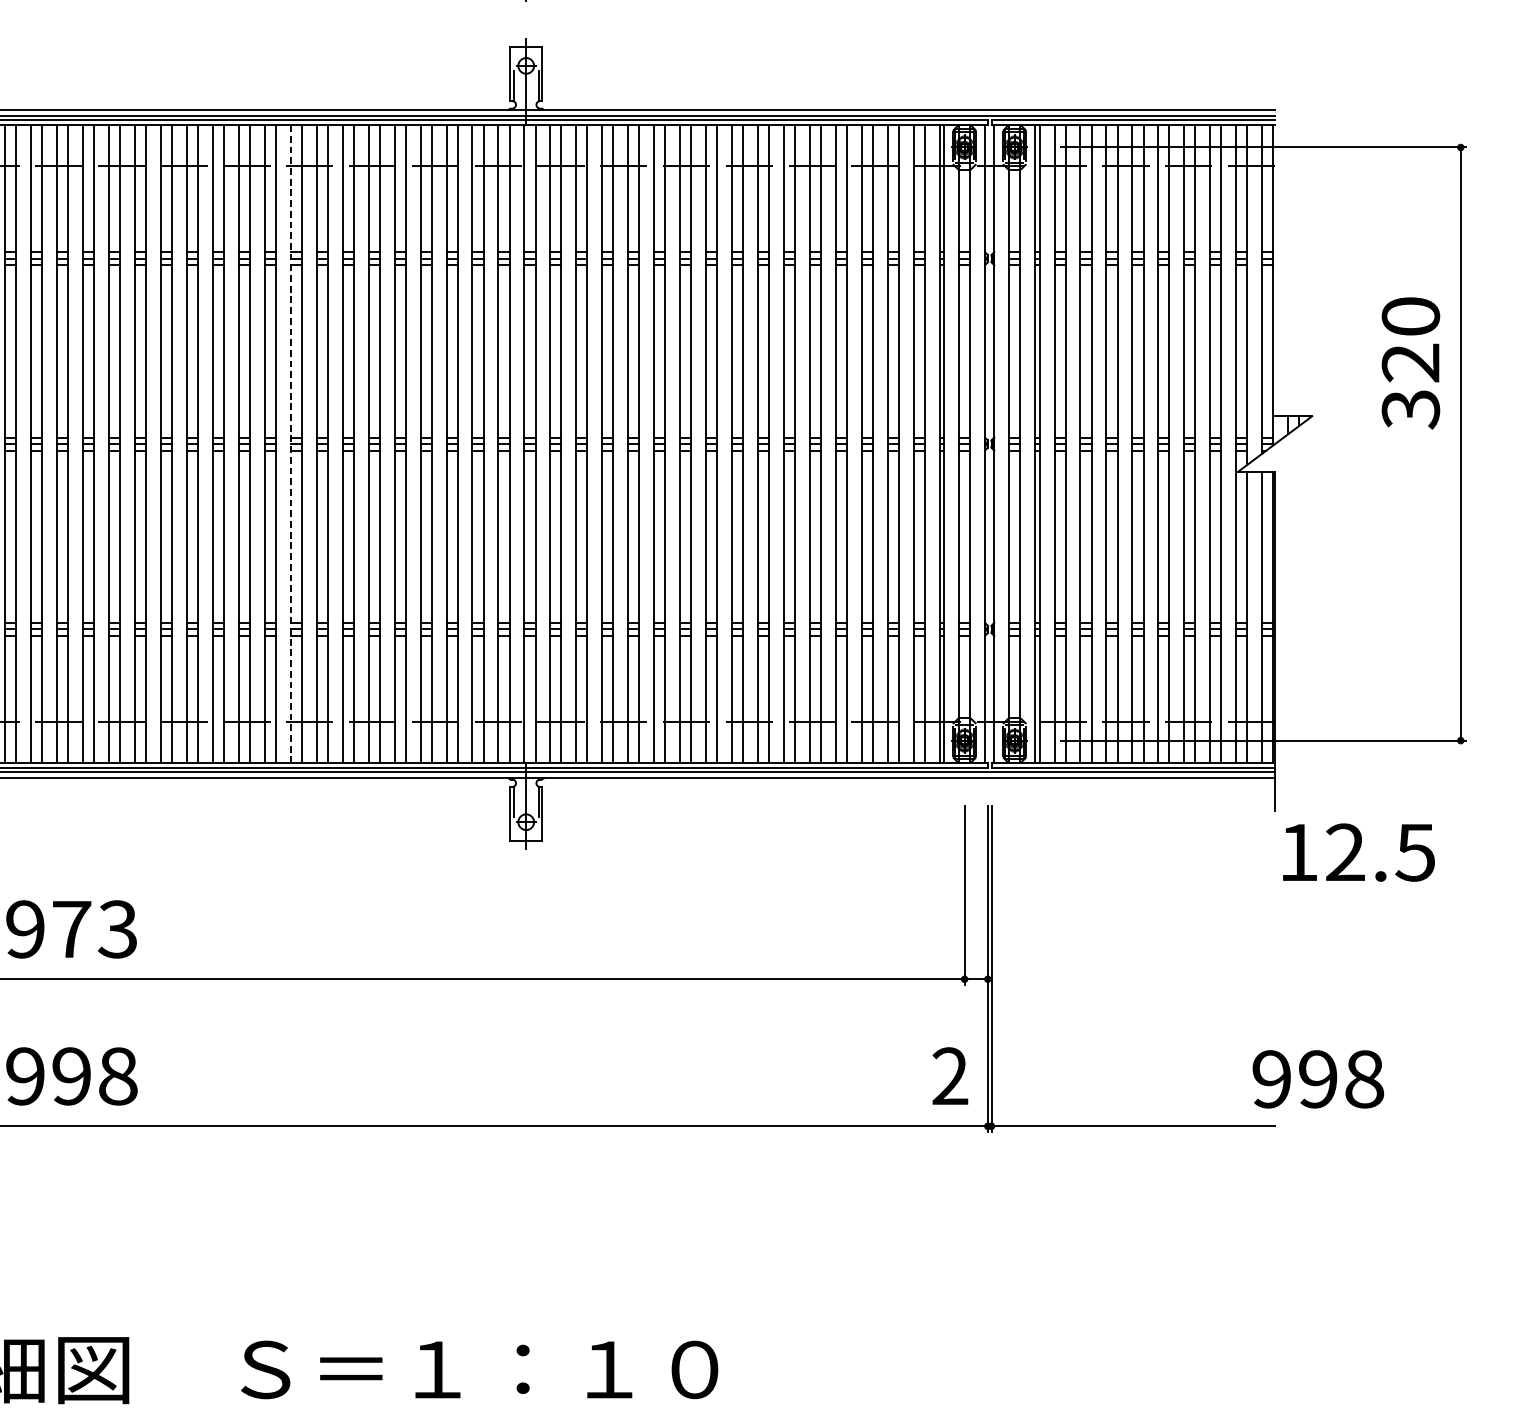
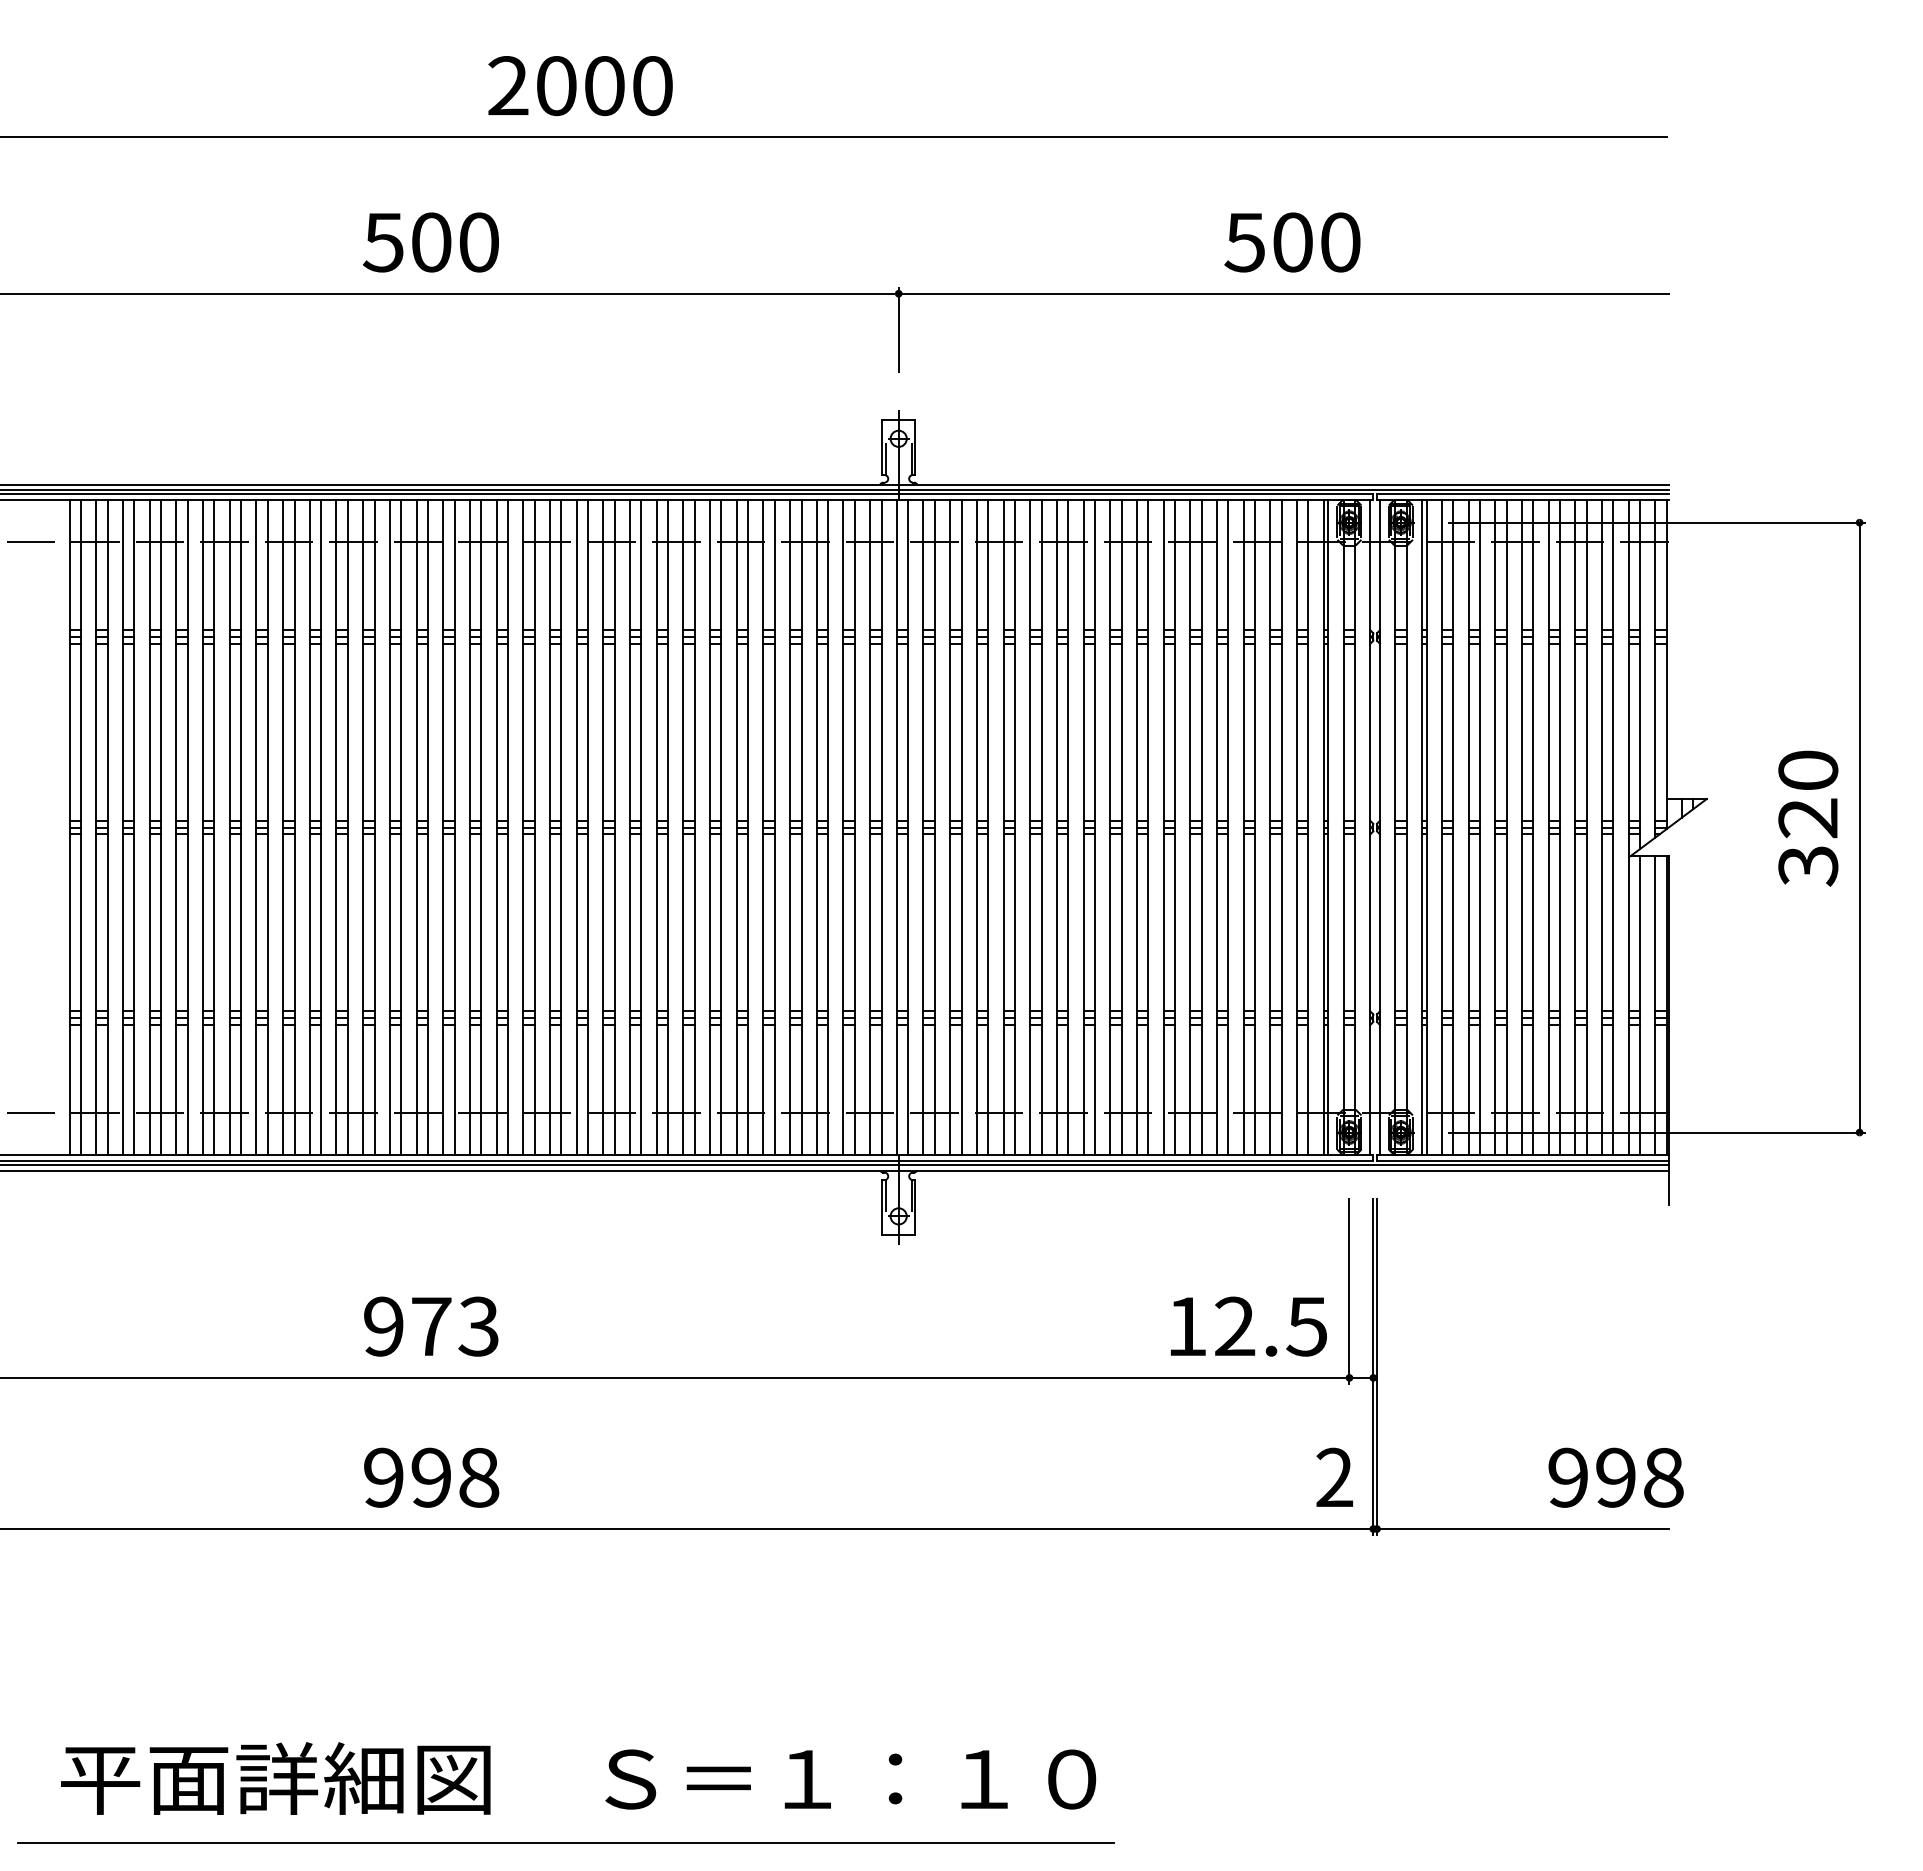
text: (1411, 363) -> (1808, 818), moved
line: (290, 443) -> (656, 827), dashed -> solid
text: (1358, 852) -> (1248, 1326), moved
text: (1317, 1079) -> (1615, 1477), moved

